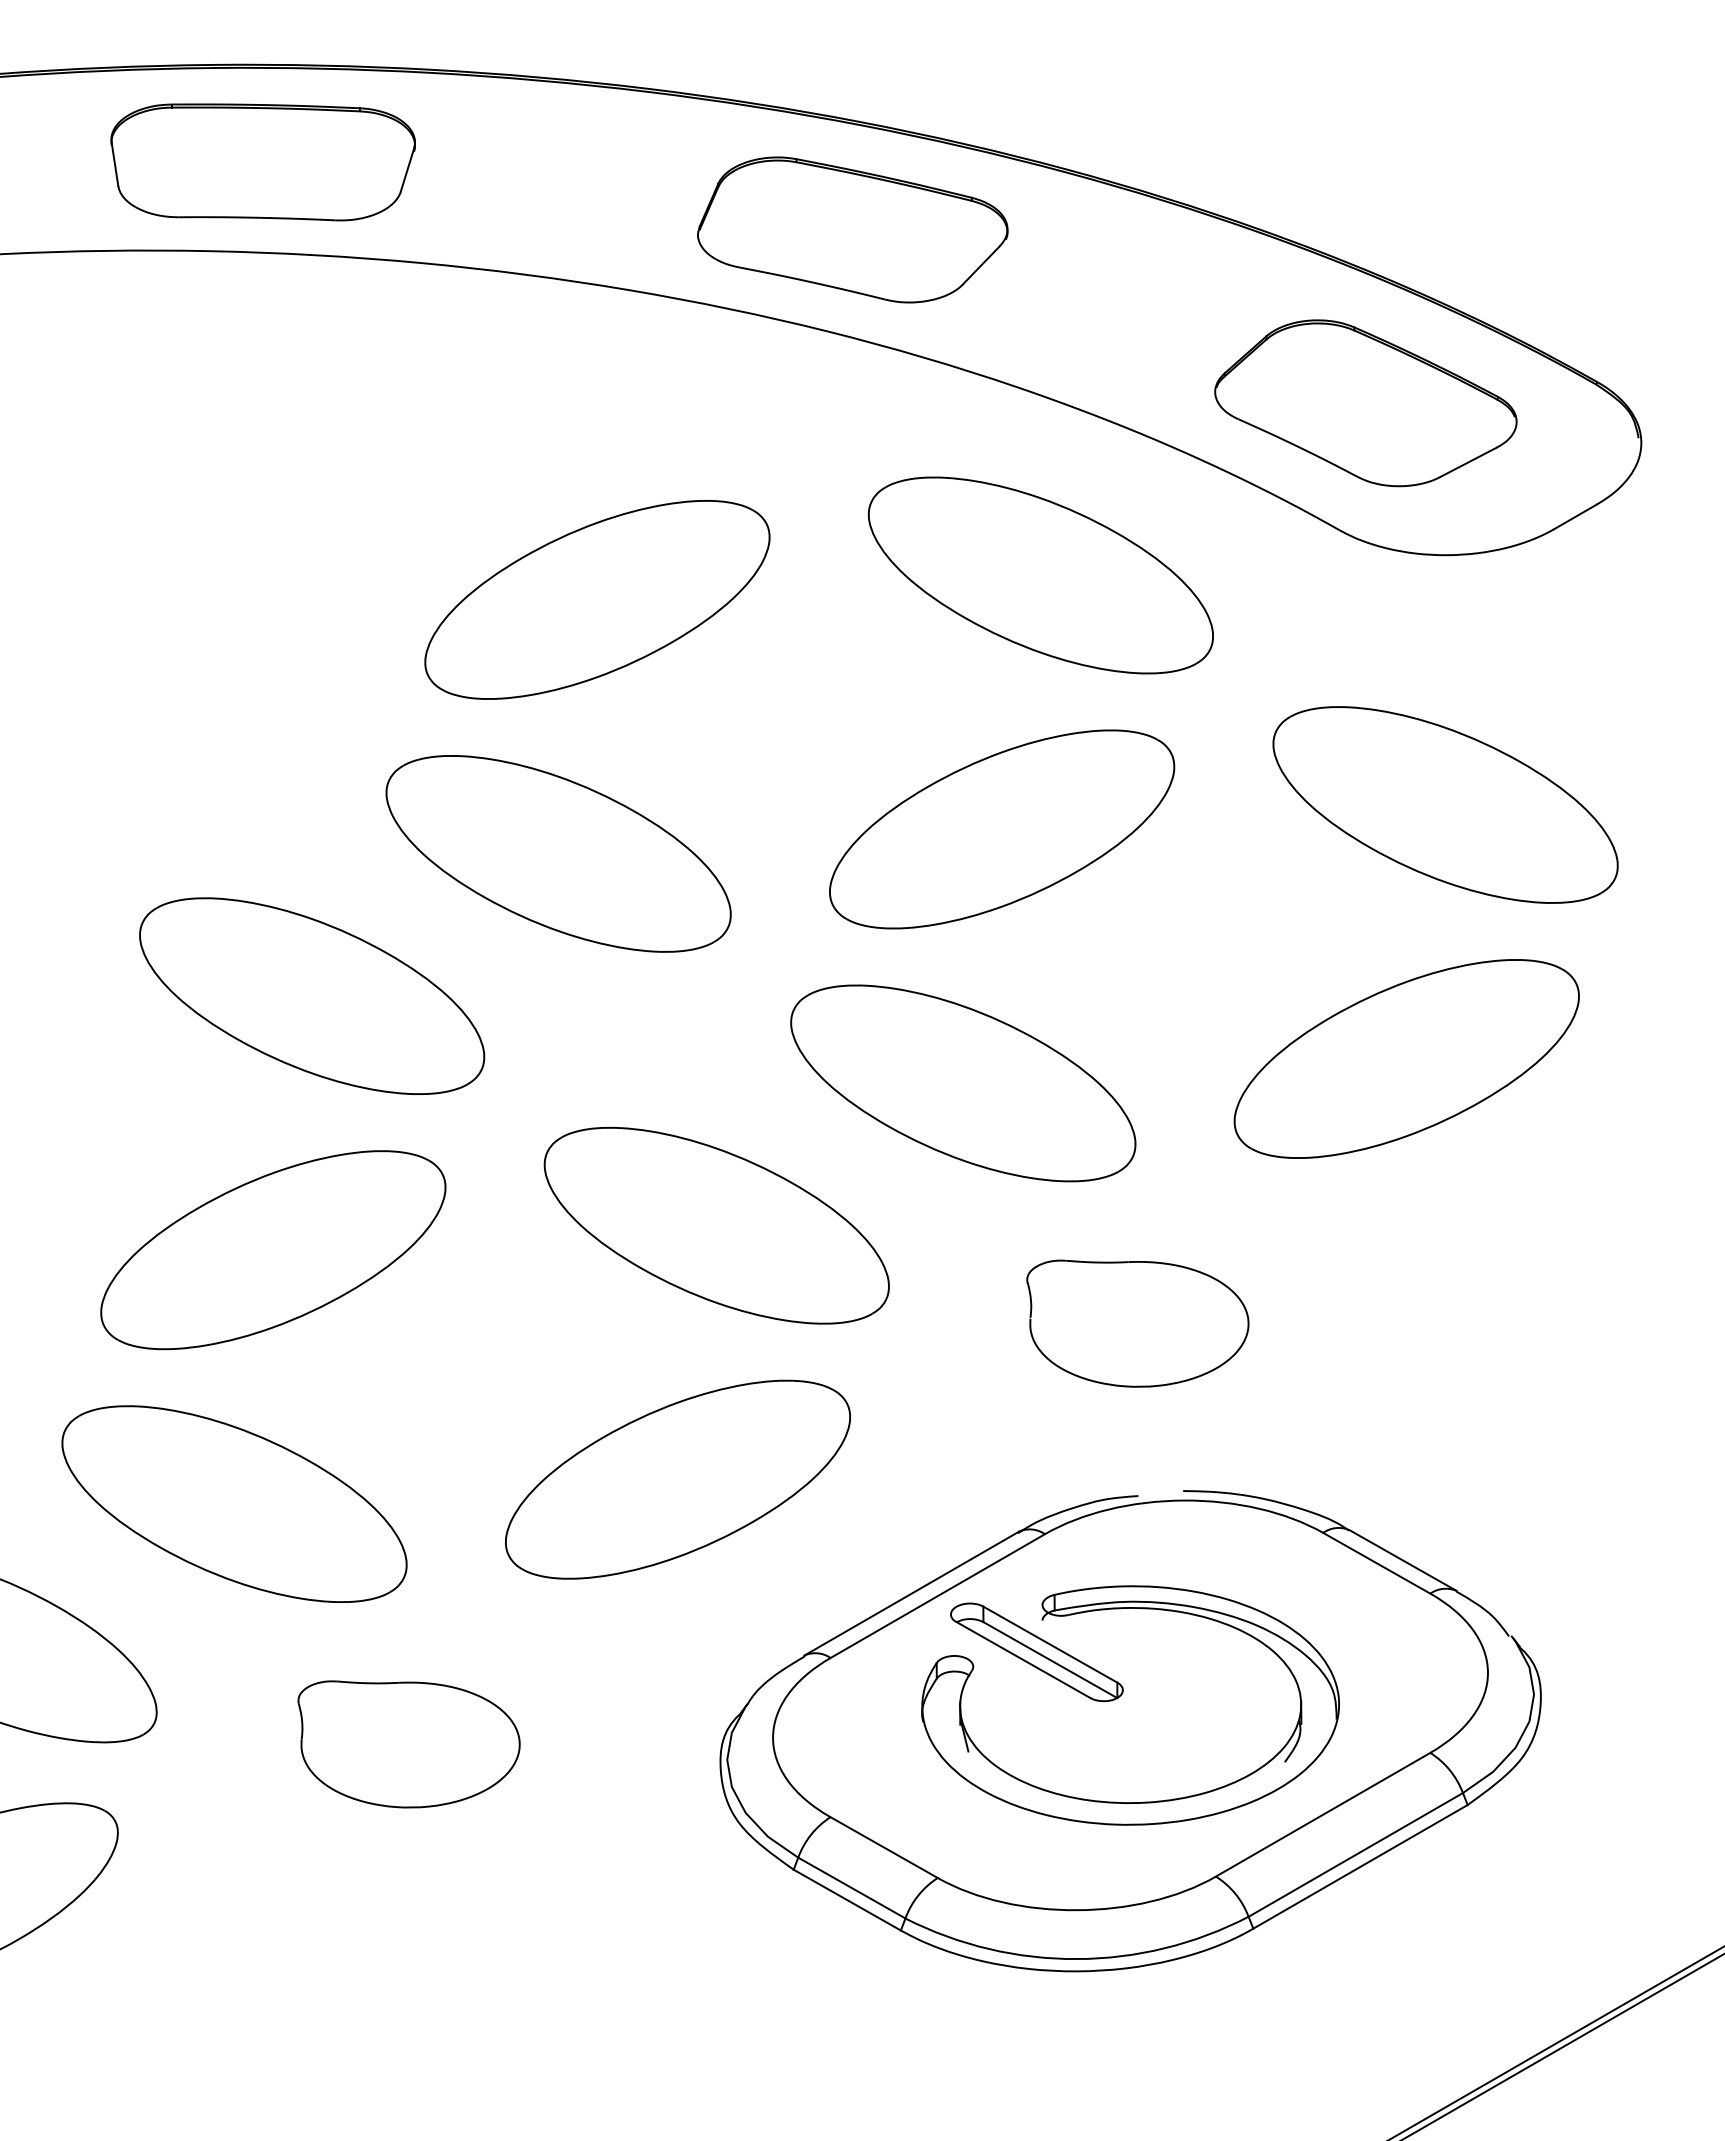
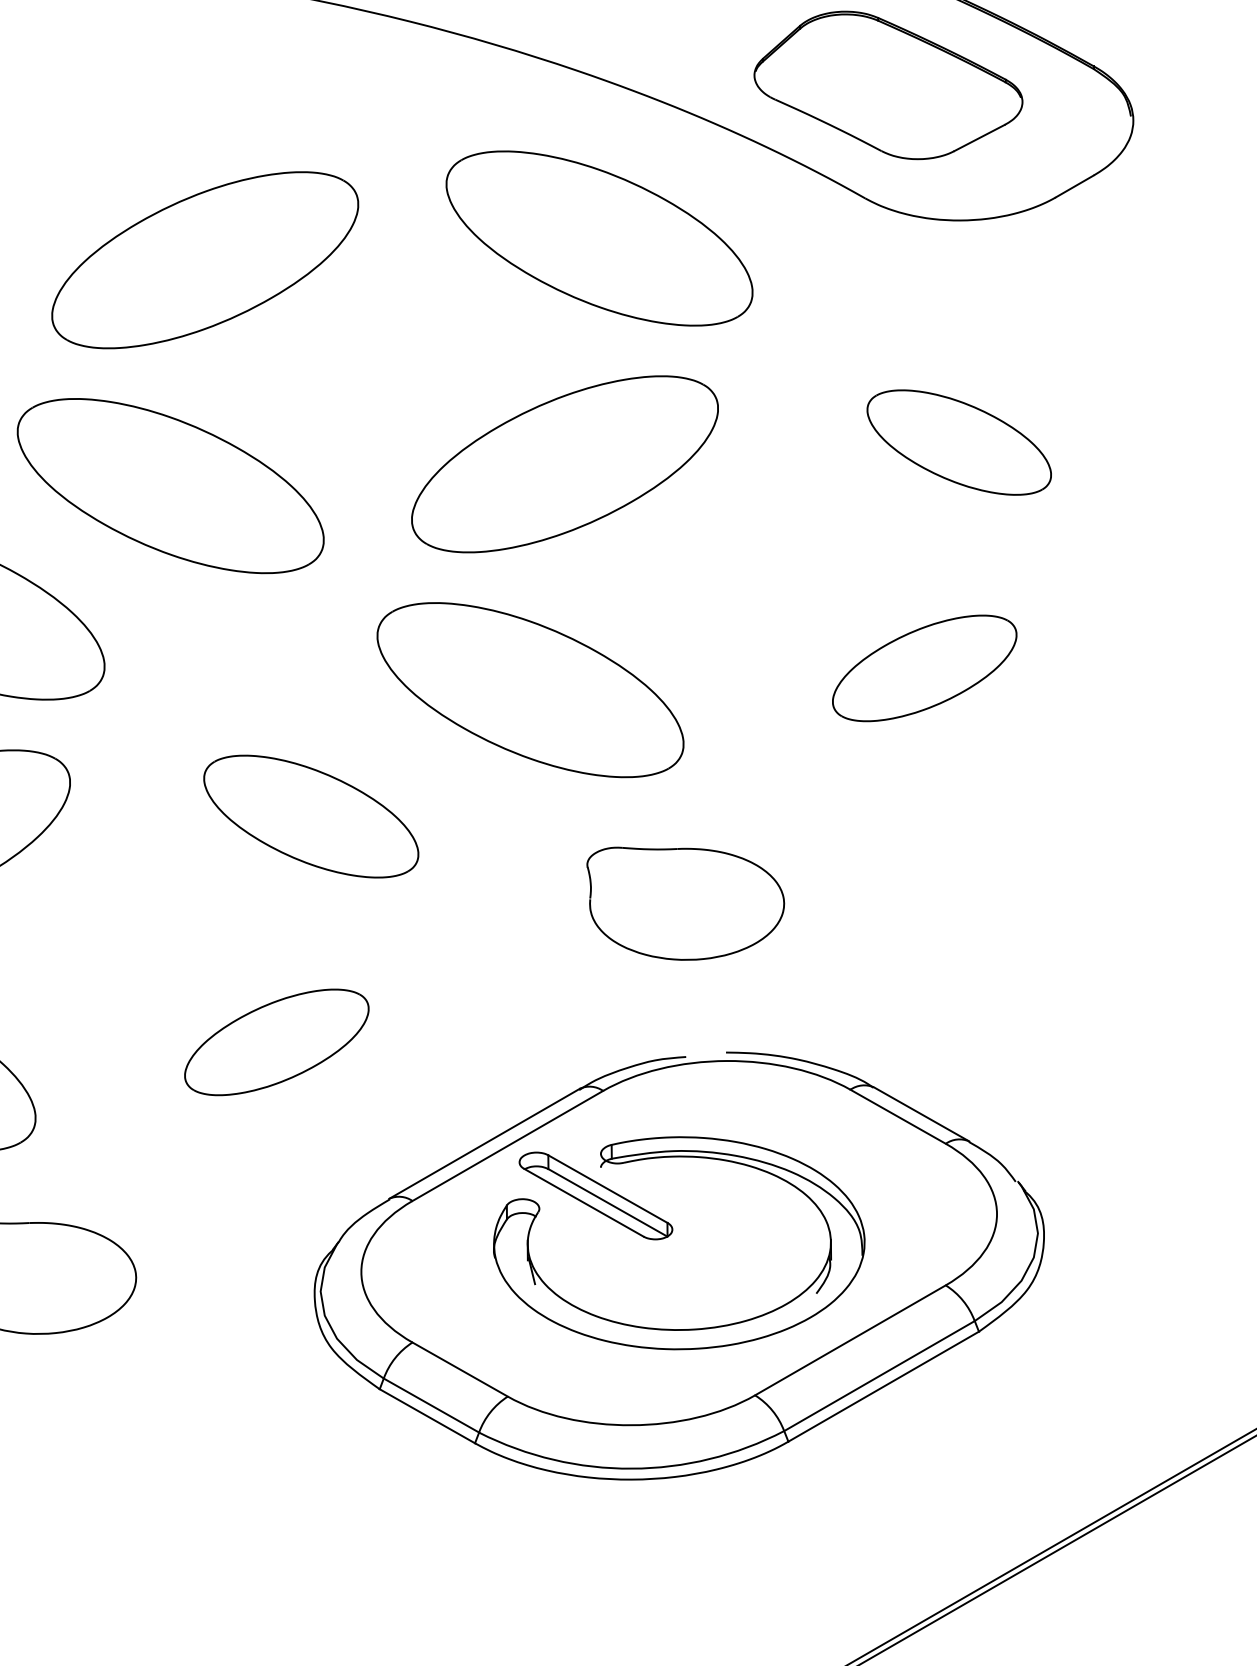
part: (1445, 804) -> (959, 442), size x0.6
part: (1406, 1058) -> (924, 667), size x0.6
part: (716, 1225) -> (311, 816), size x0.7
part: (677, 1479) -> (276, 1042), size x0.6

